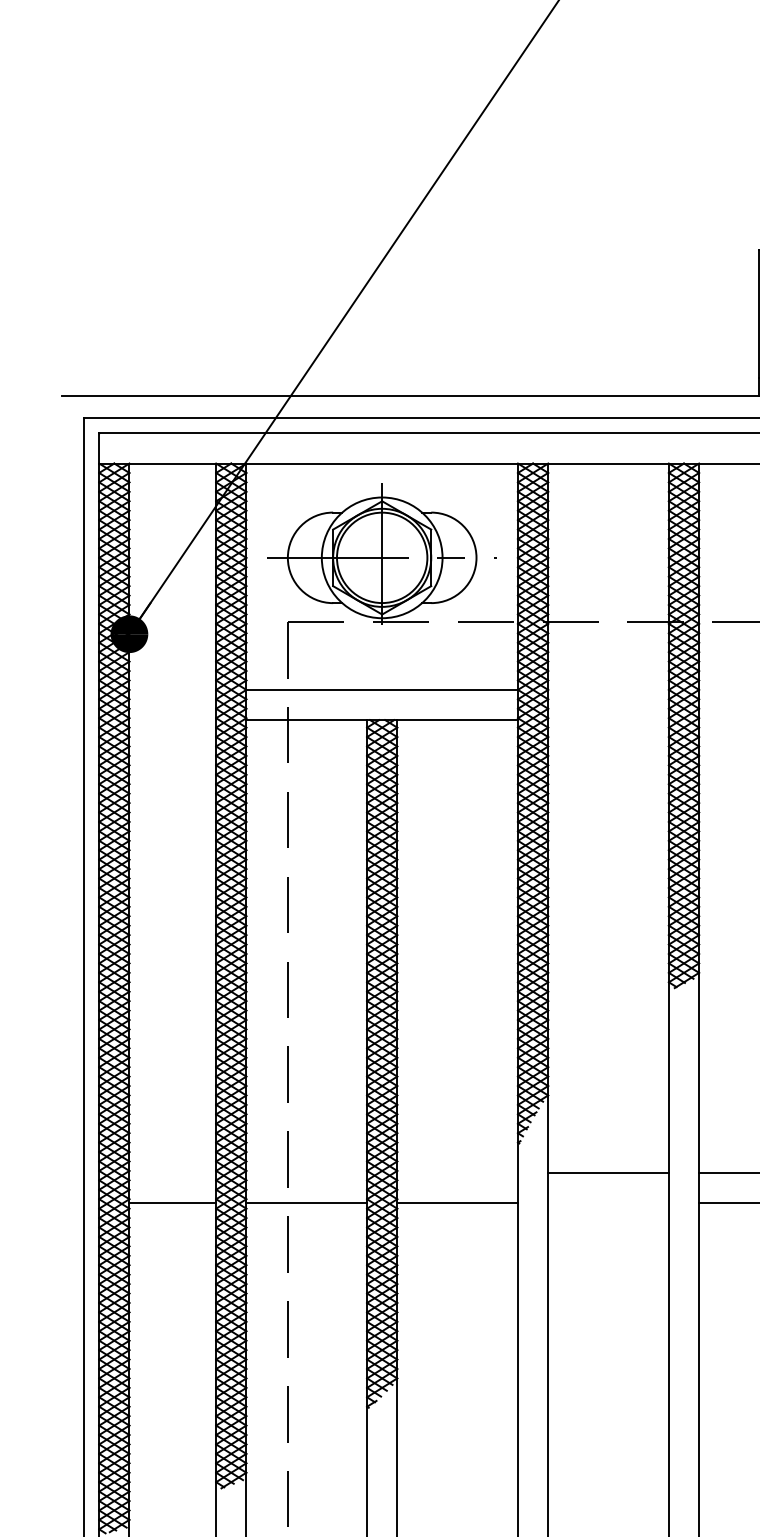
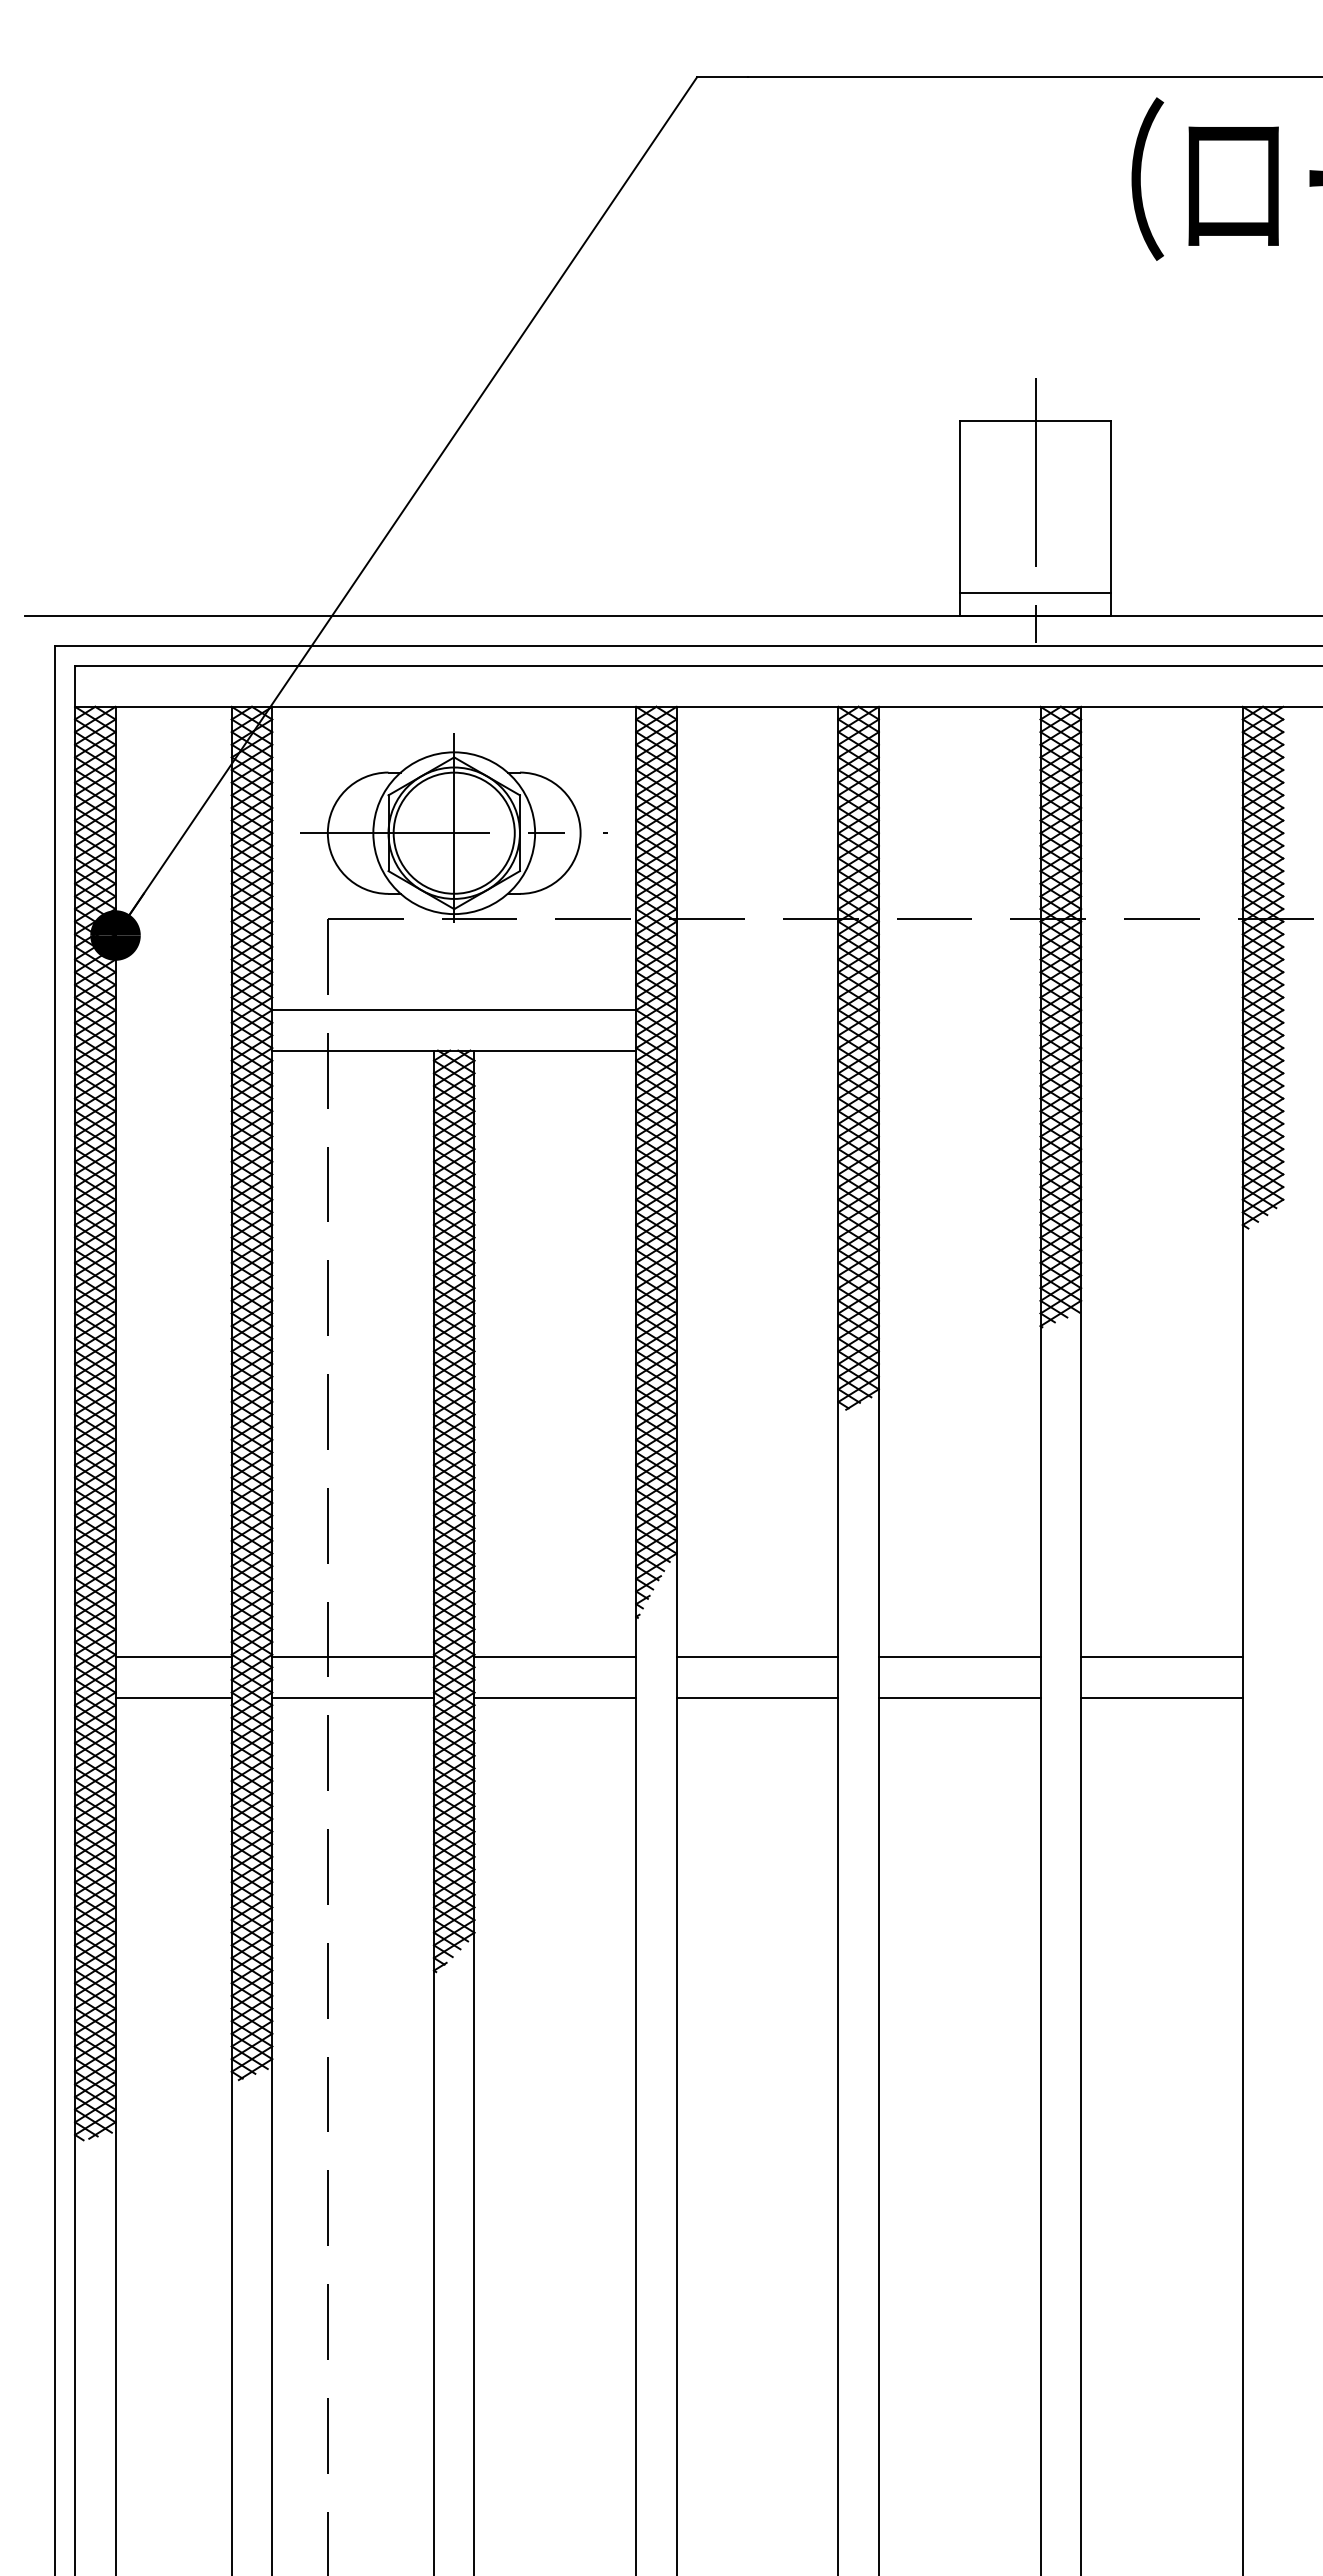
line: (172, 1173) -> (173, 1657), added
line: (307, 1173) -> (353, 1657), added
line: (457, 1173) -> (555, 1657), added
line: (608, 1202) -> (757, 1697), added

